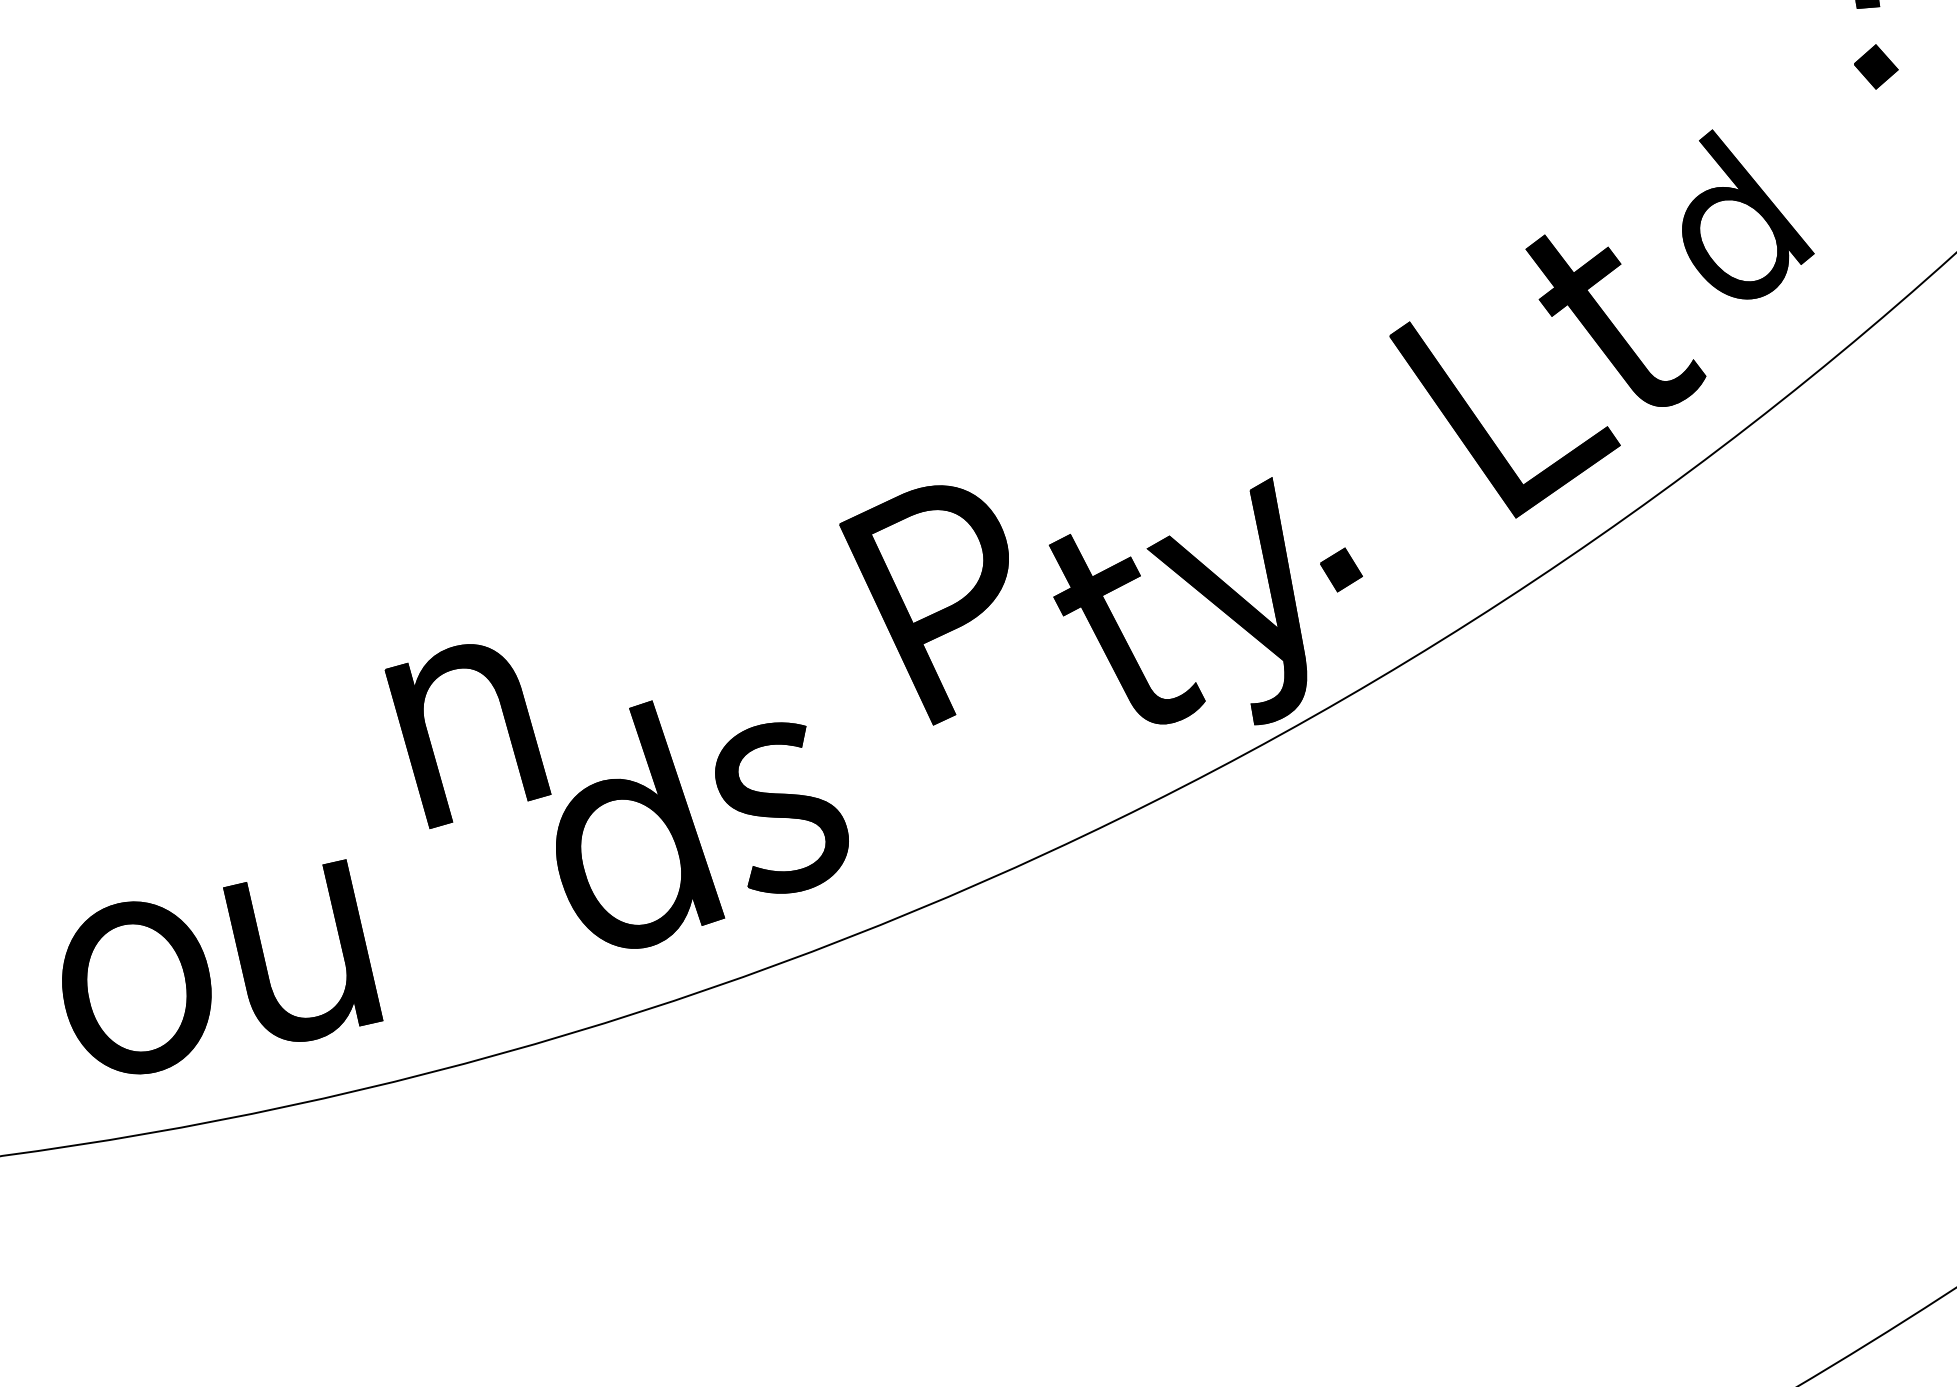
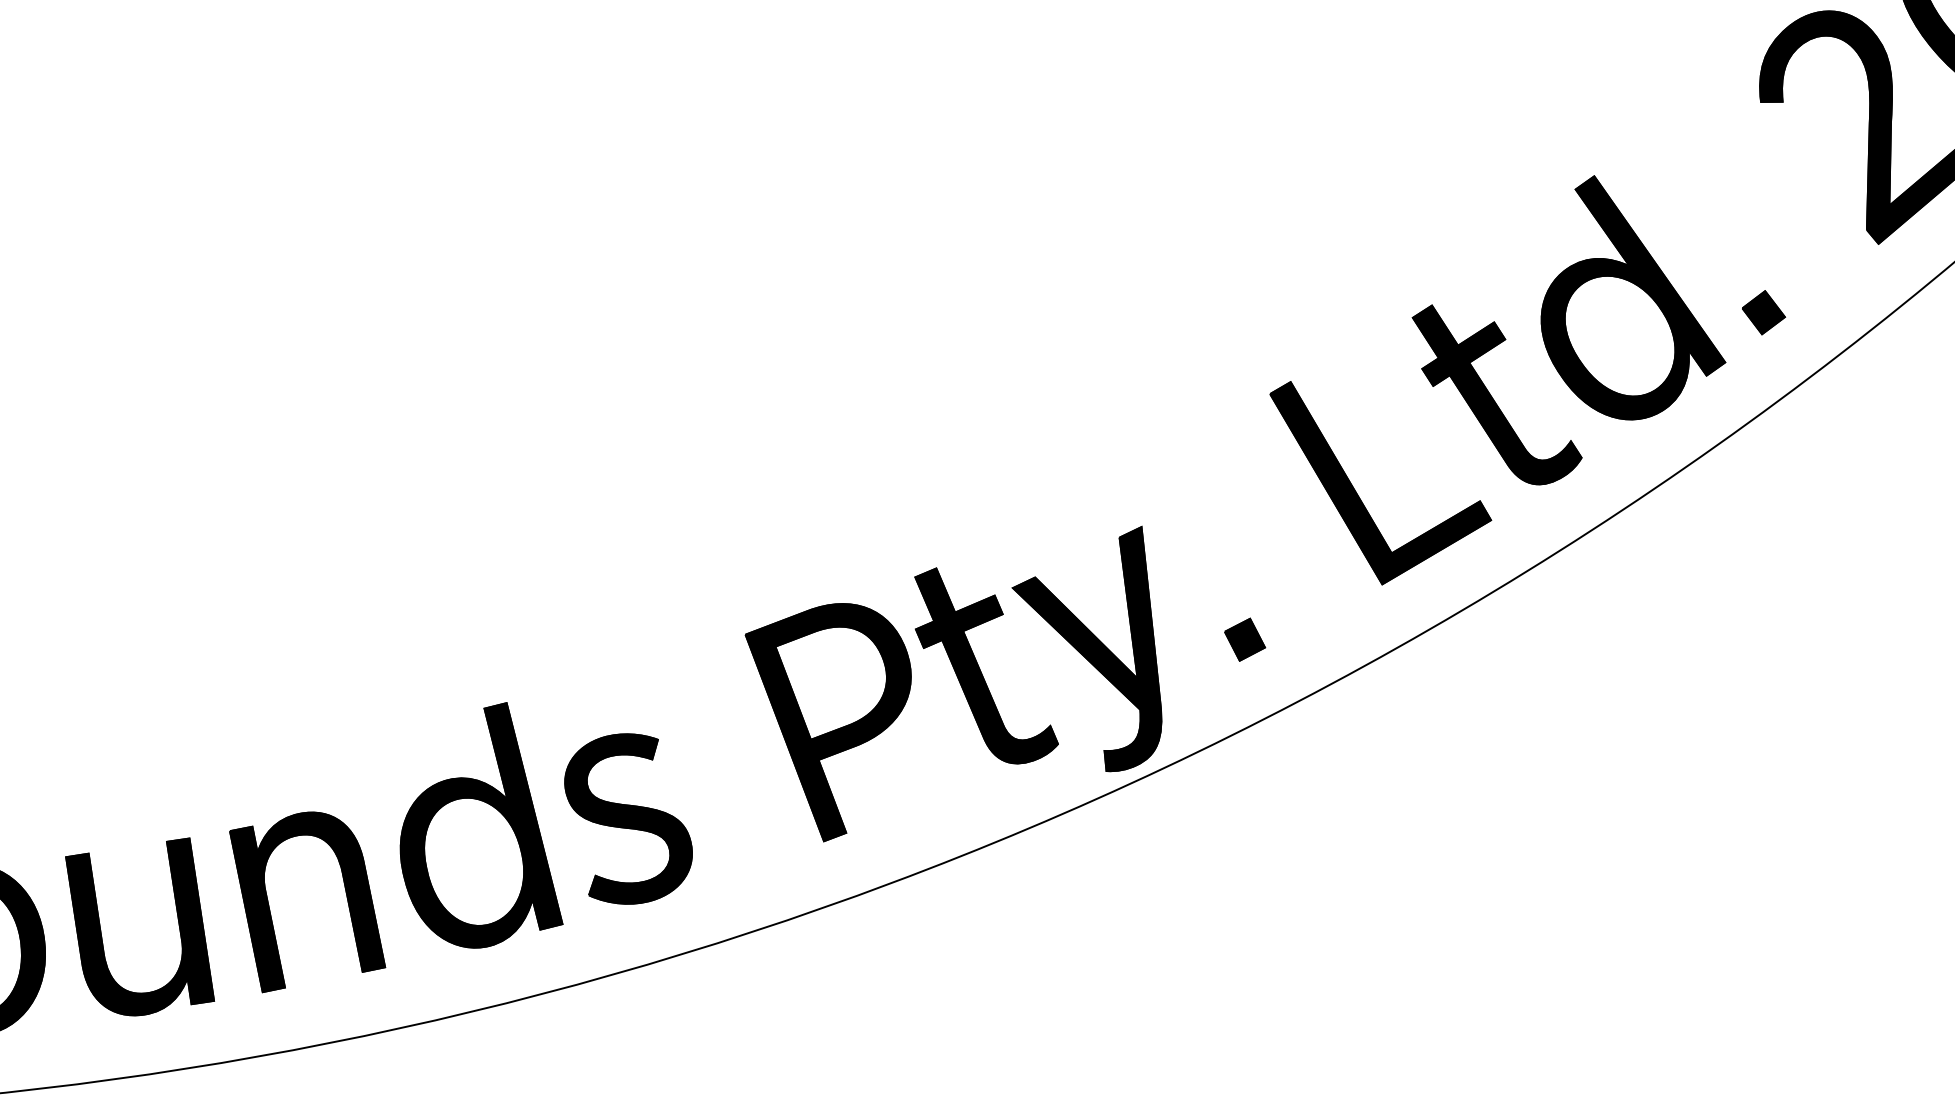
part: (1876, 66) -> (1764, 312), moved
part: (1748, 214) -> (1636, 299), size x1.43
part: (1341, 569) -> (1245, 639), moved
part: (923, 605) -> (822, 721), moved
part: (432, 747) -> (270, 912), moved

